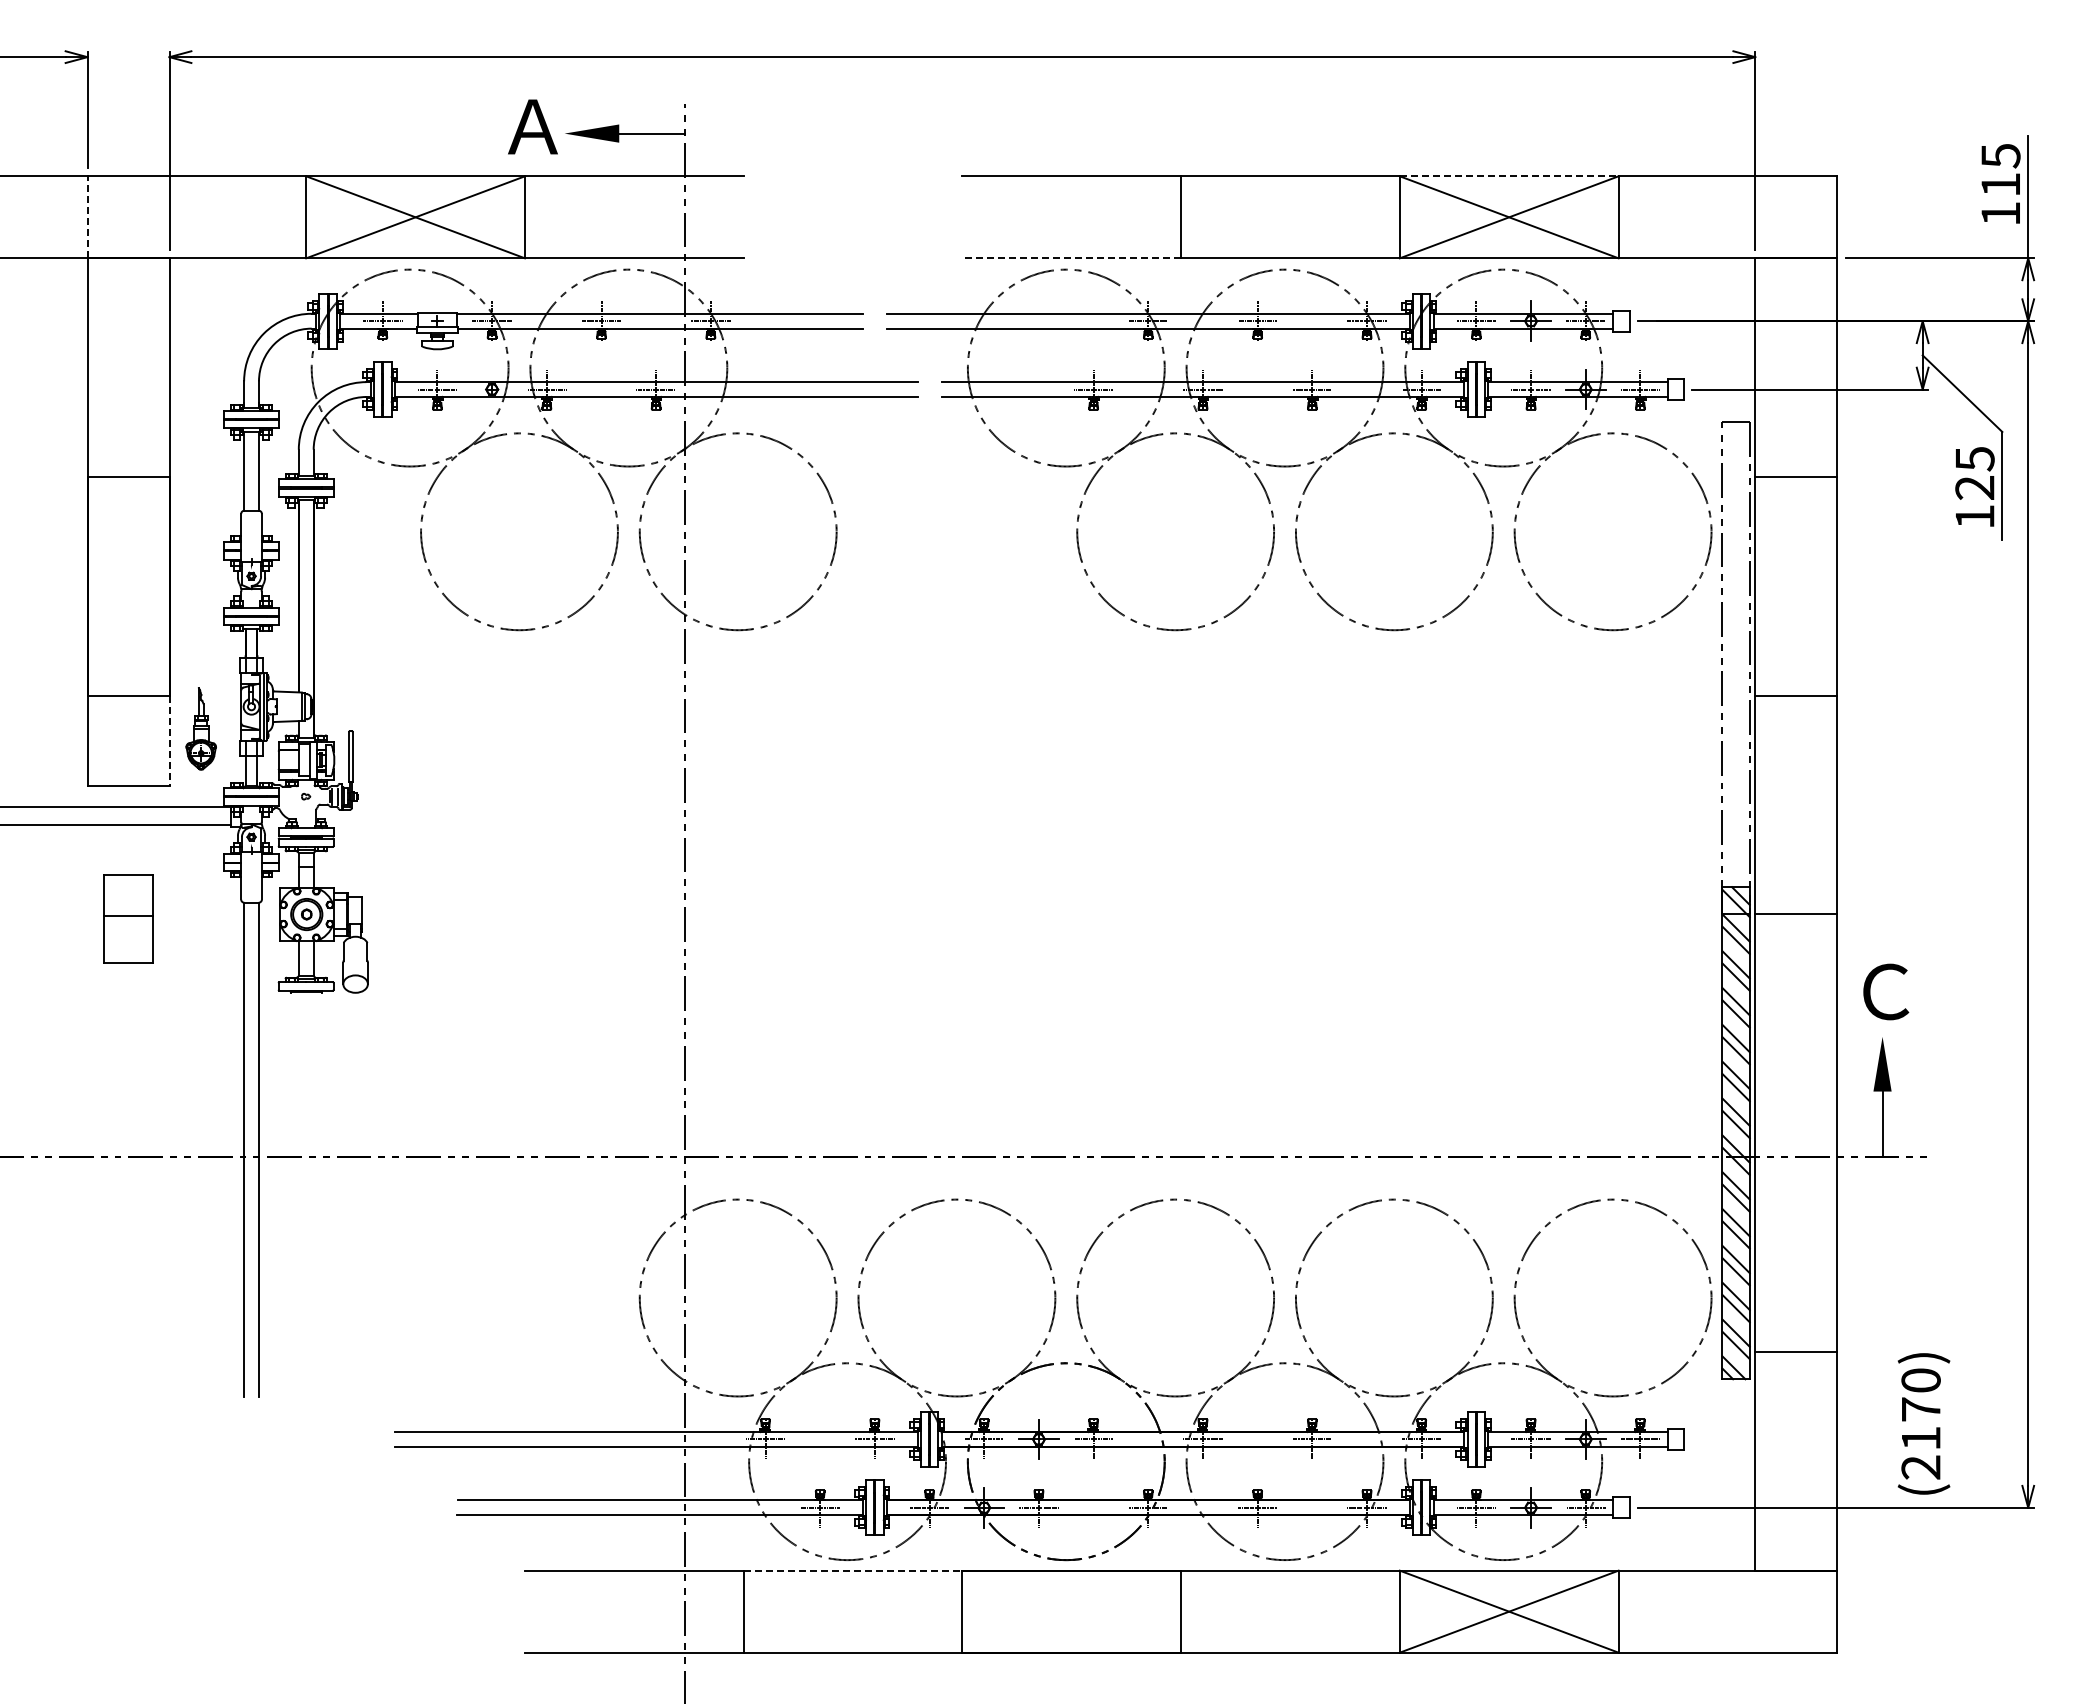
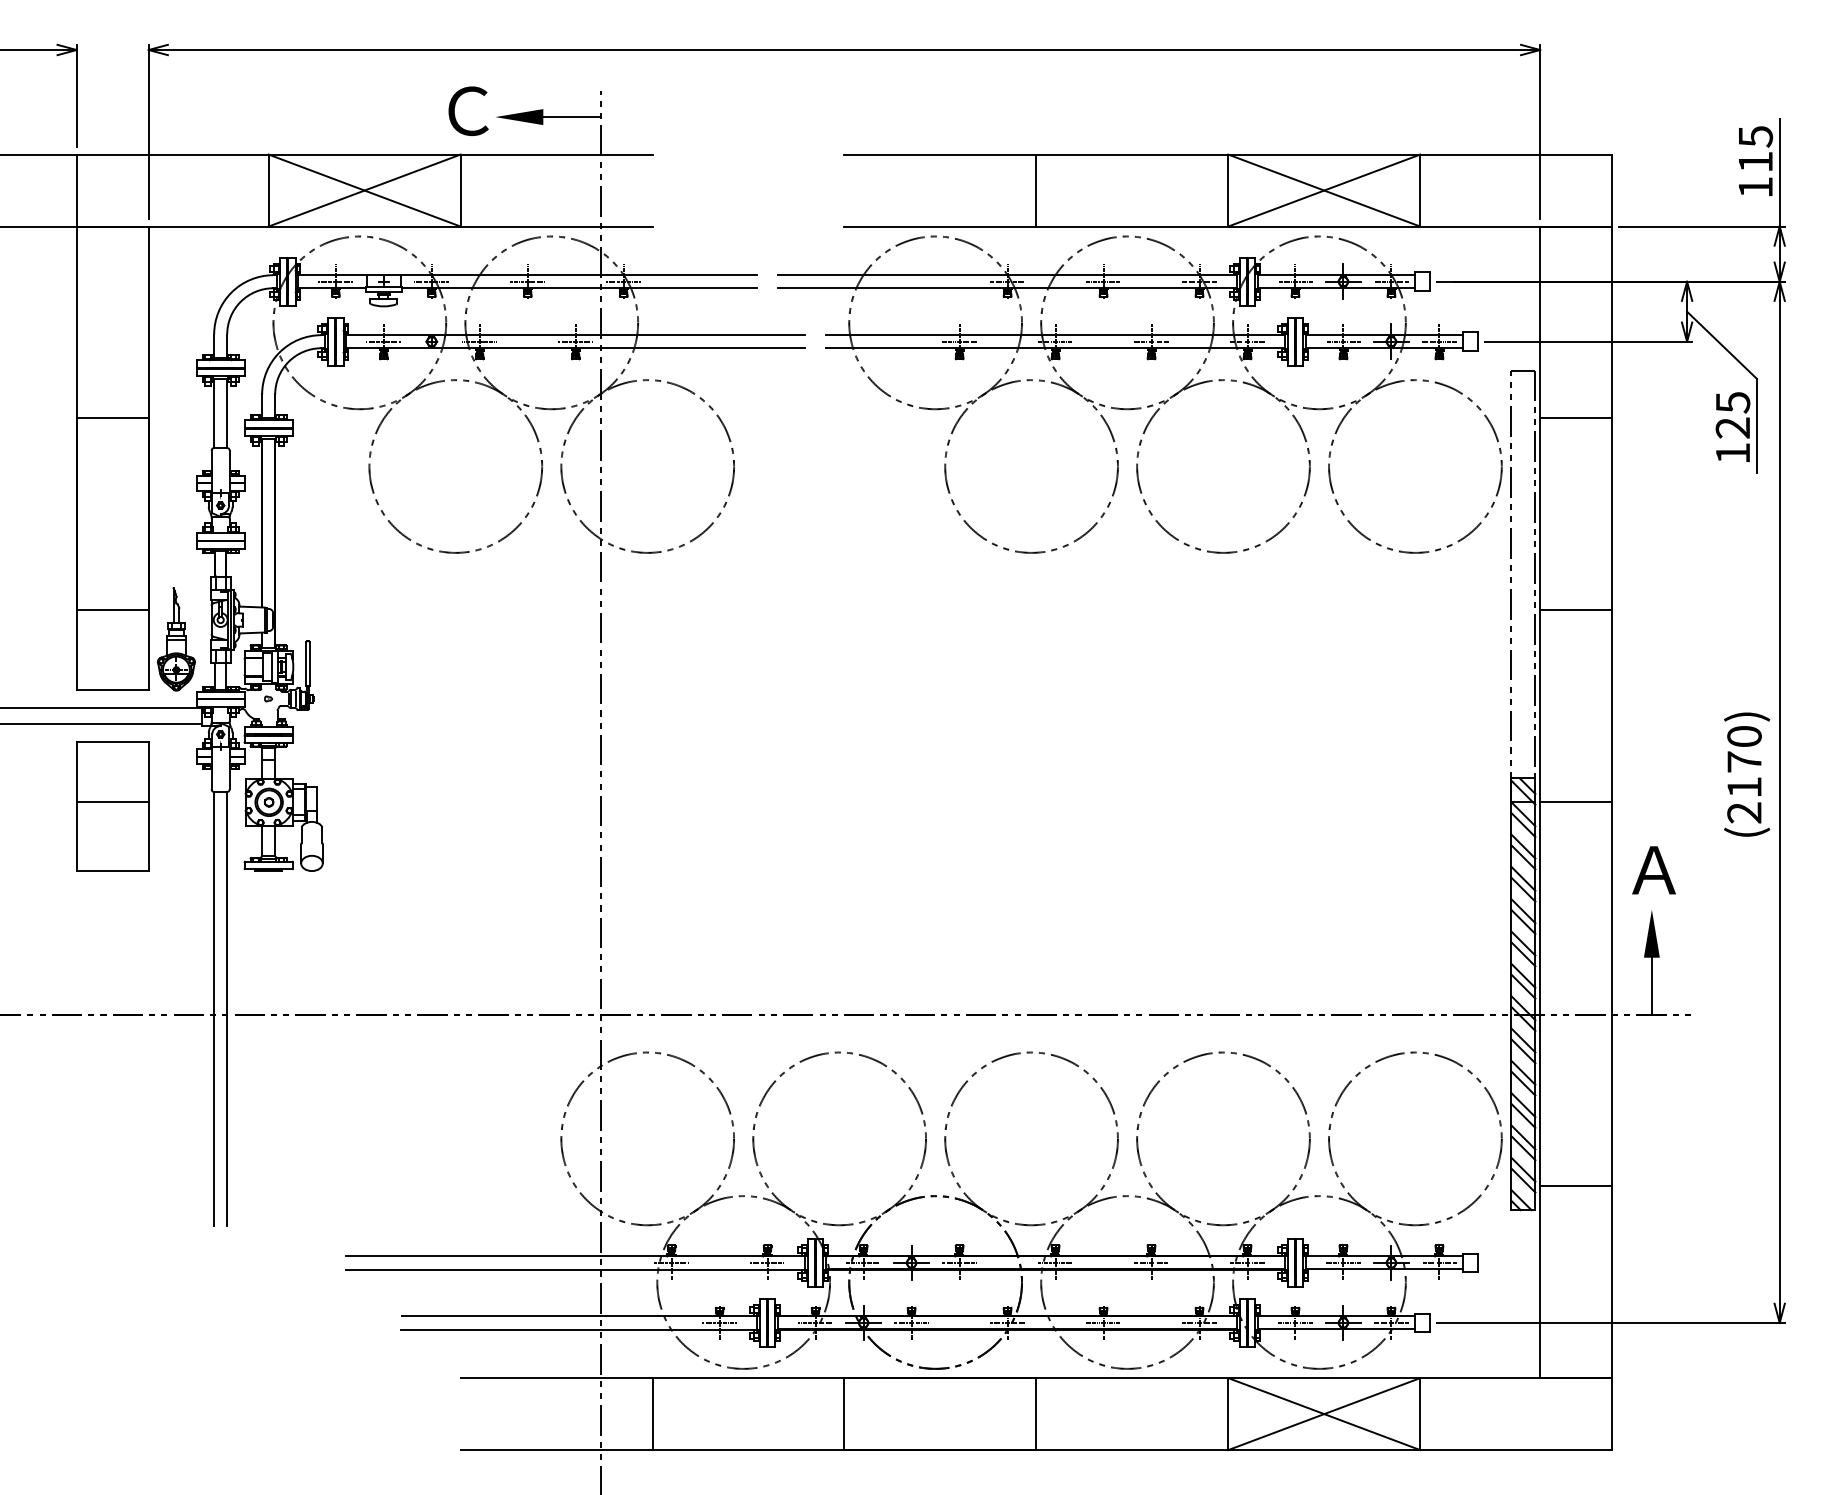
text: (532, 126) -> (467, 110), Ａ -> Ｃ
line: (1509, 176) -> (1324, 154), dashed -> solid
line: (87, 216) -> (76, 189), dashed -> solid
line: (1071, 258) -> (940, 226), dashed -> solid
part: (201, 728) -> (176, 639), size x1.43
line: (169, 741) -> (148, 650), dashed -> solid
part: (128, 918) -> (112, 805), size x1.67
text: (1884, 991) -> (1653, 869), Ｃ -> Ａ
text: (1923, 1423) -> (1746, 774), moved
line: (853, 1570) -> (748, 1377), dashed -> solid

